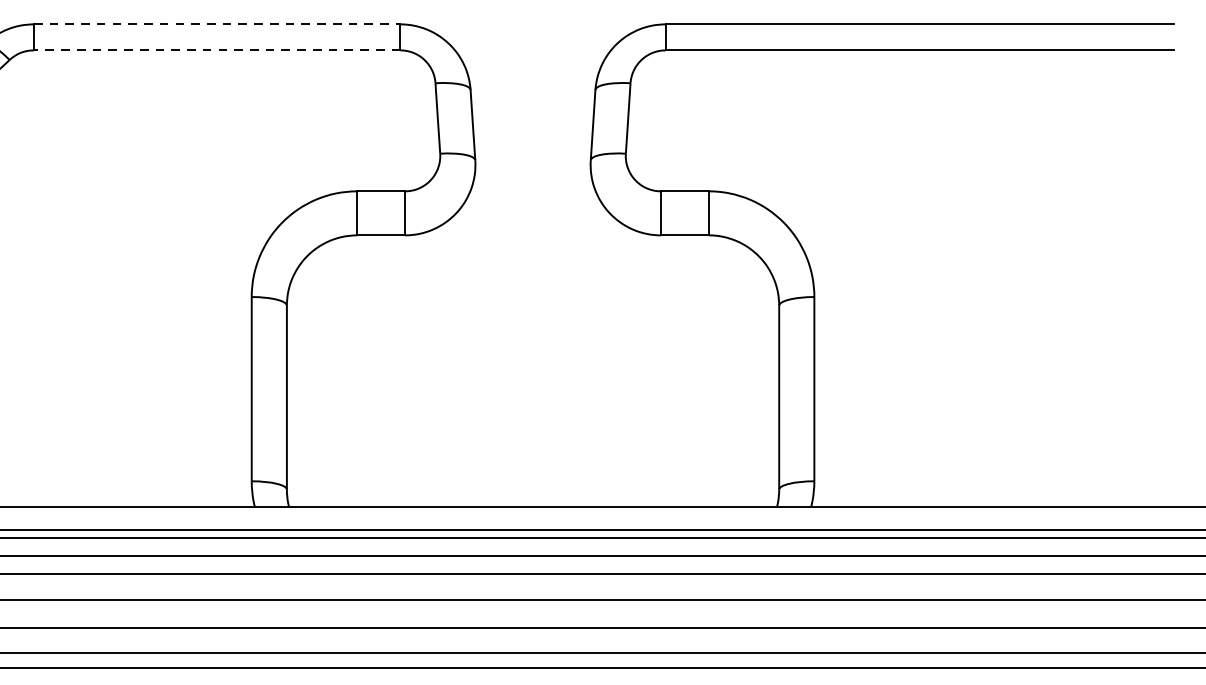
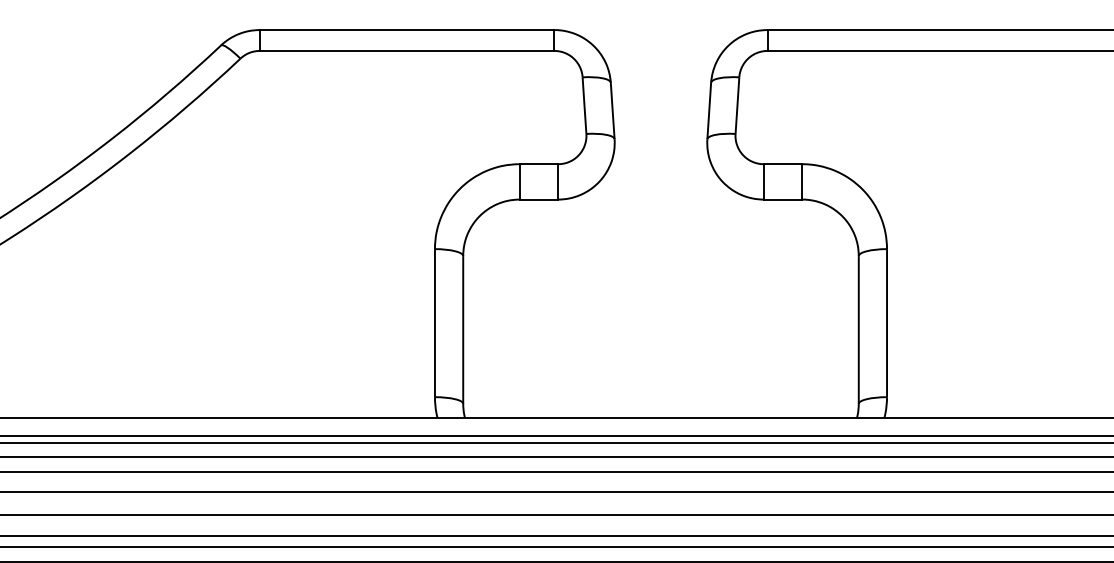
line: (217, 24) -> (407, 30), dashed -> solid
line: (216, 49) -> (406, 50), dashed -> solid

